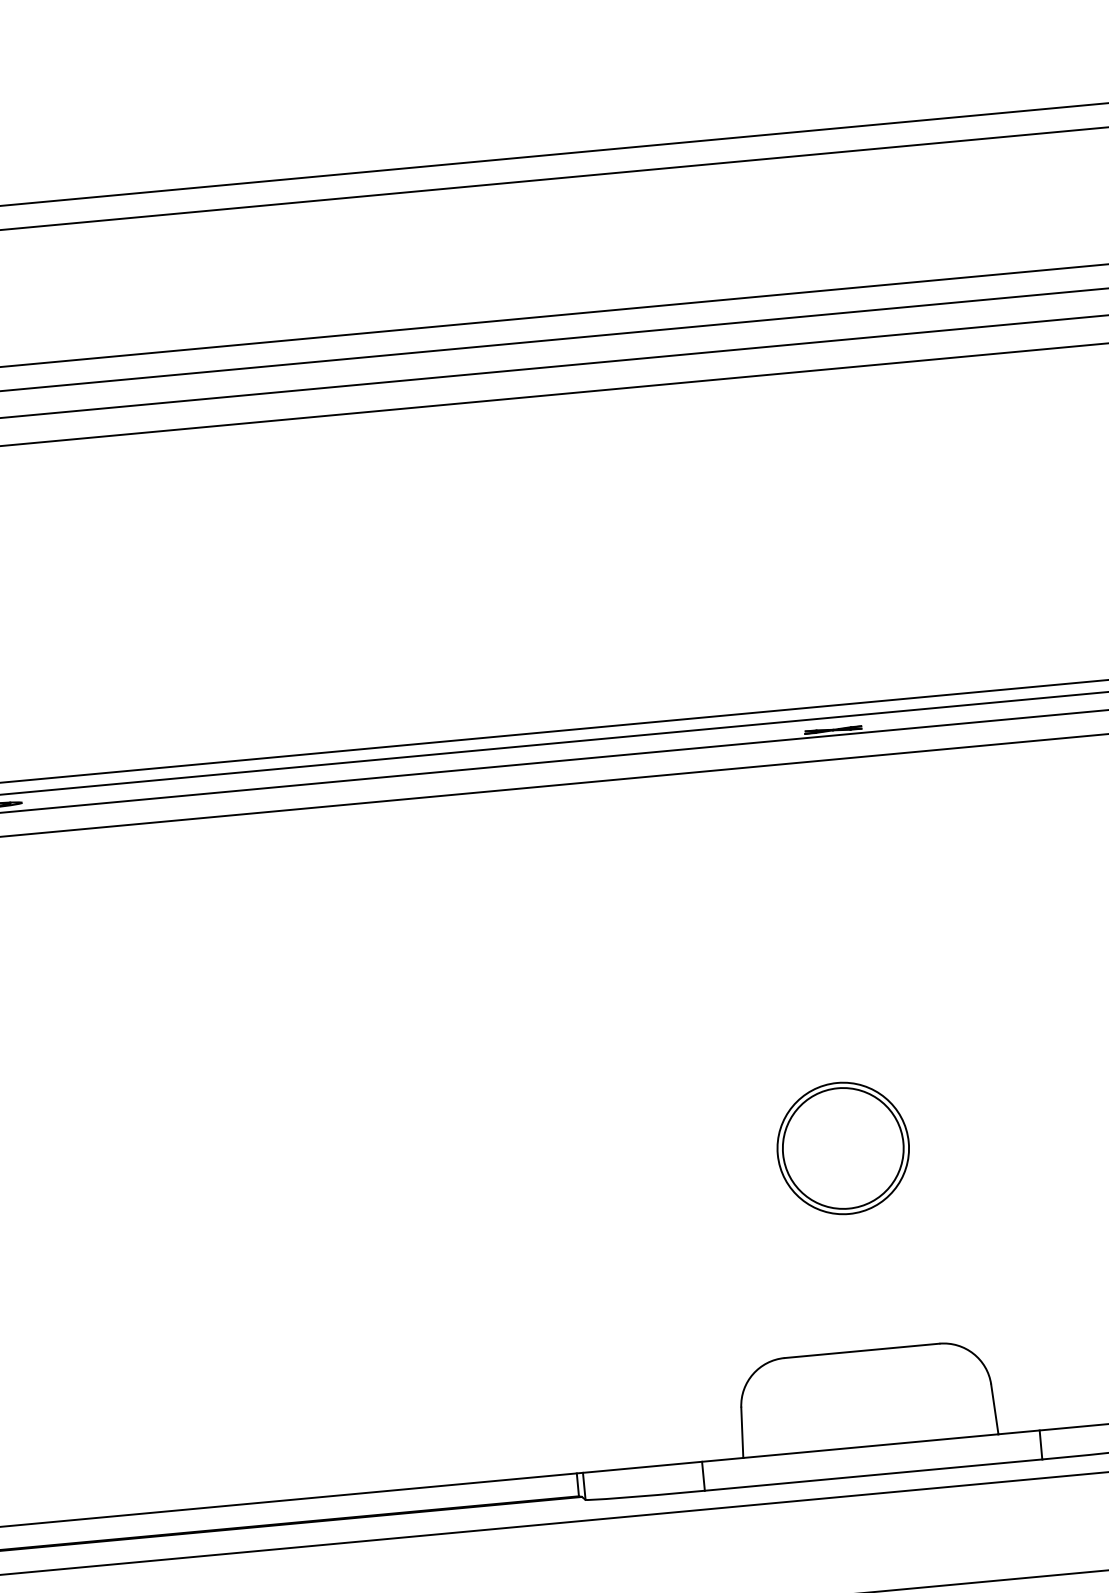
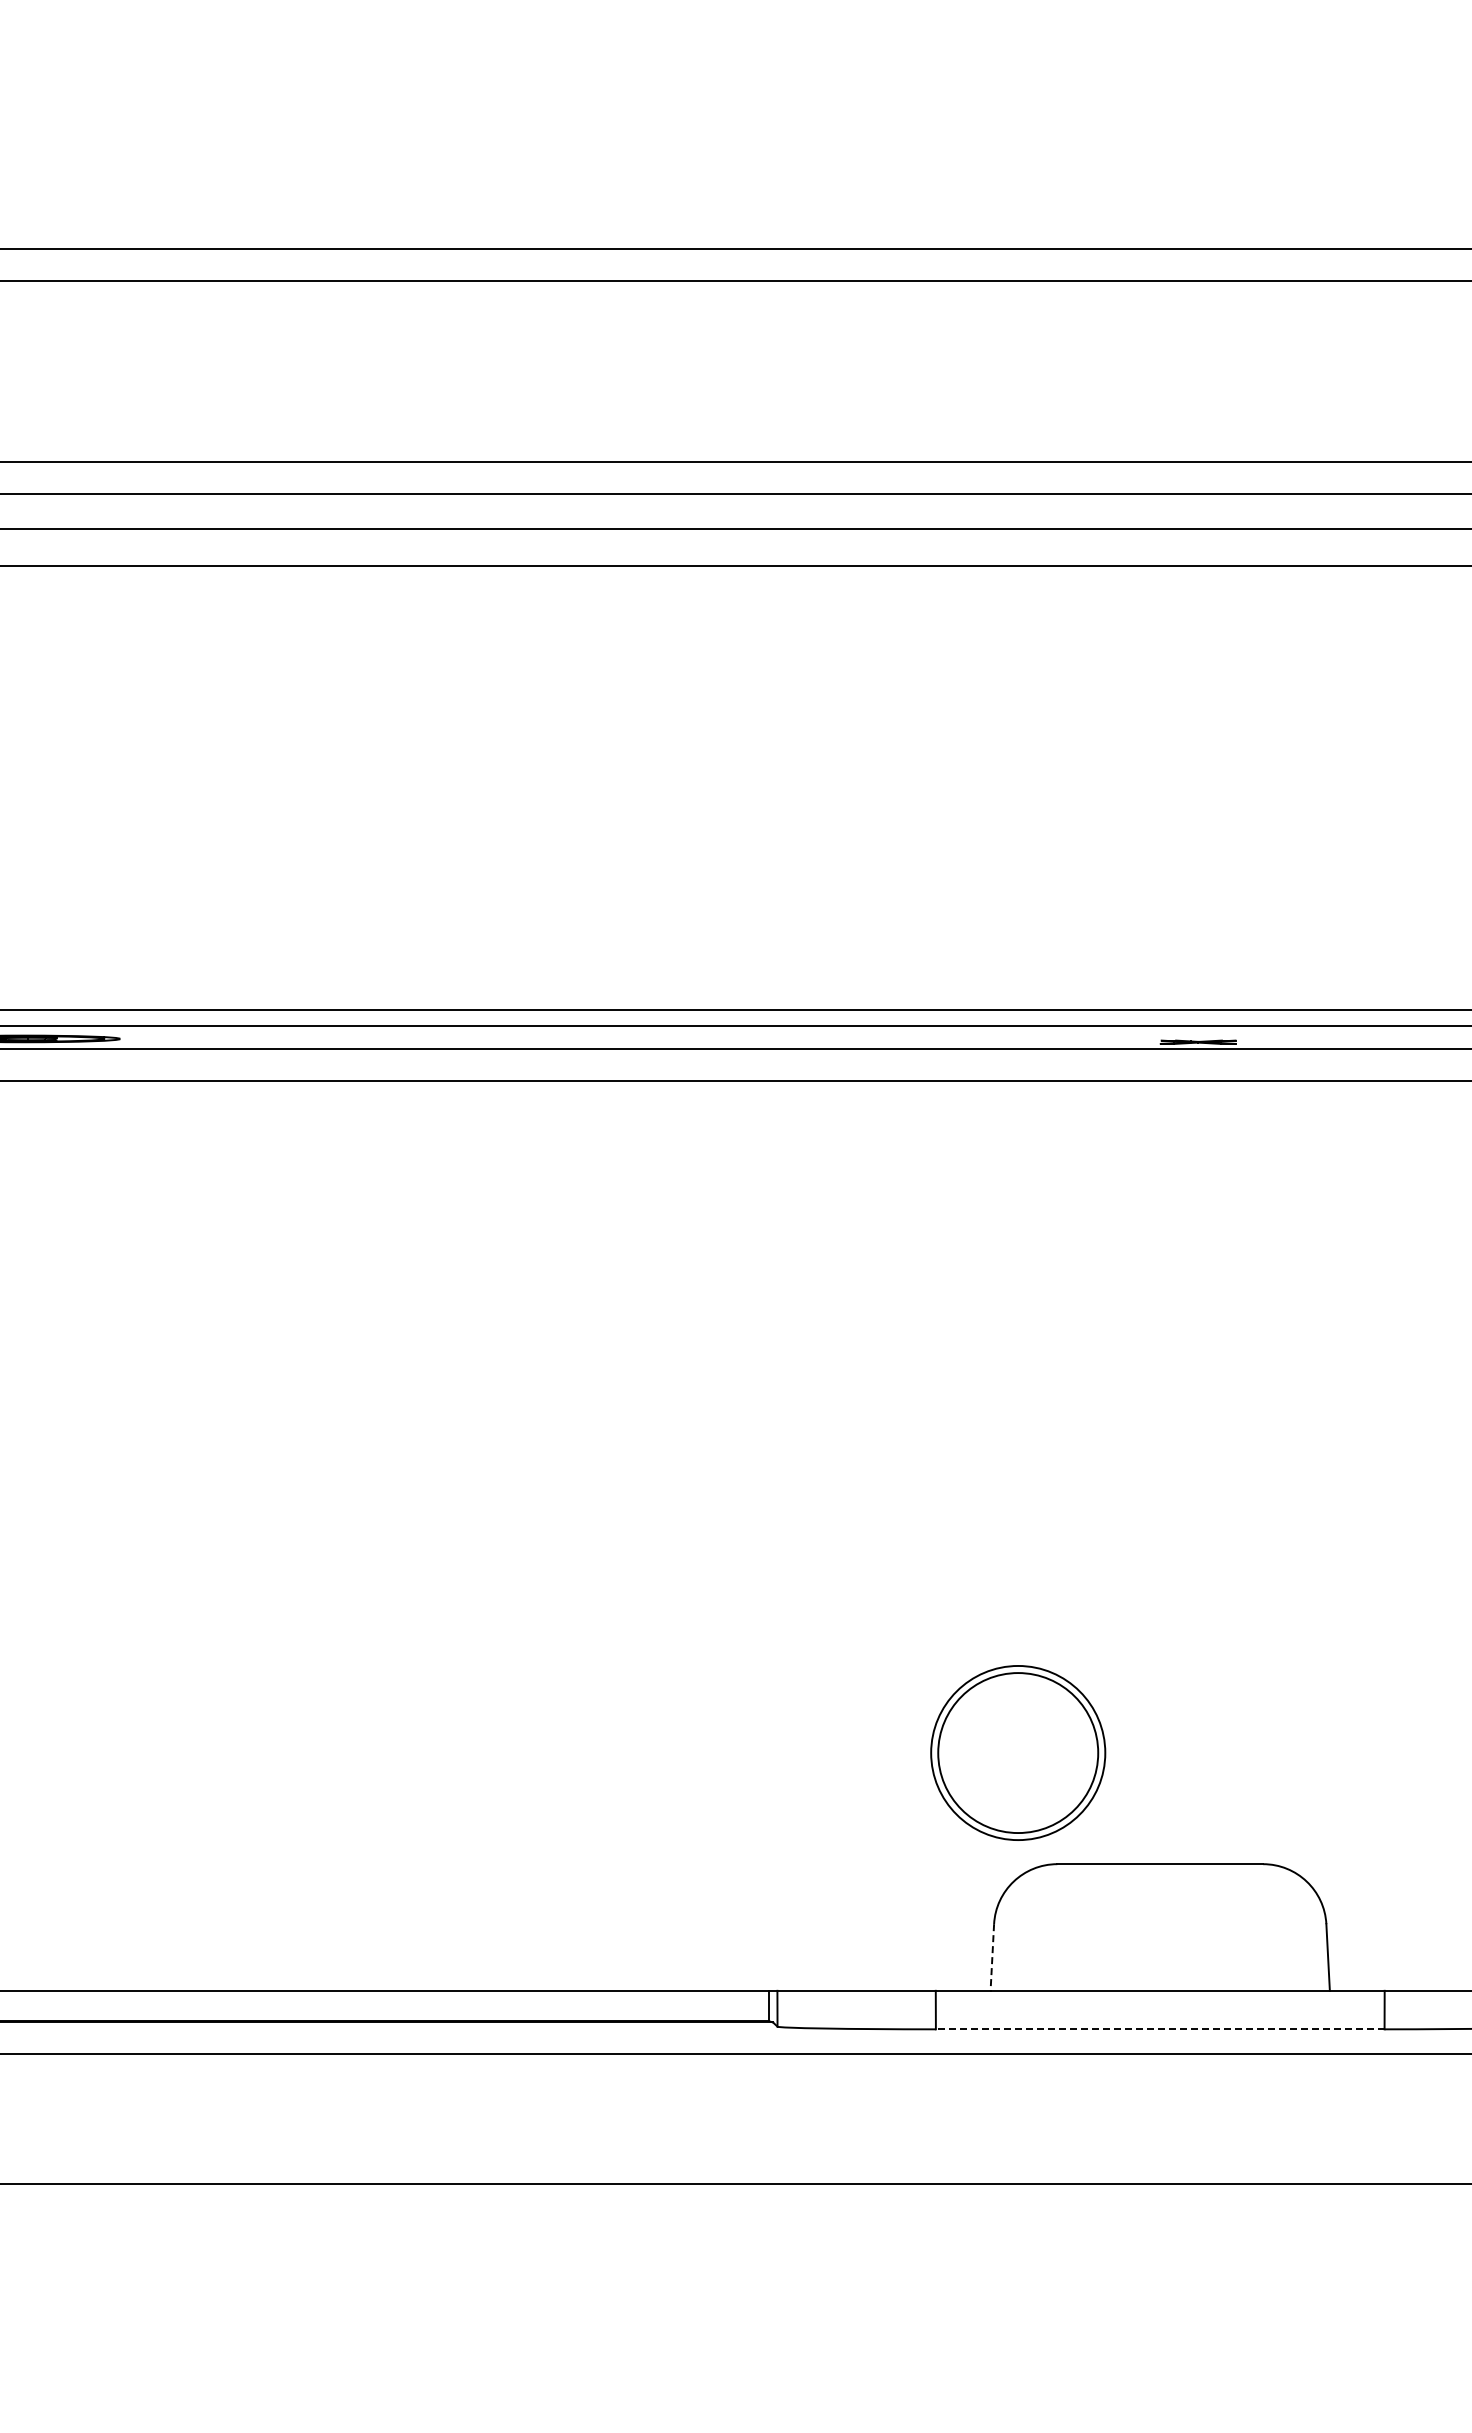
part: (843, 1148) -> (1018, 1752), moved
line: (742, 1432) -> (992, 1957), solid -> dashed
line: (873, 1475) -> (1159, 2029), solid -> dashed

